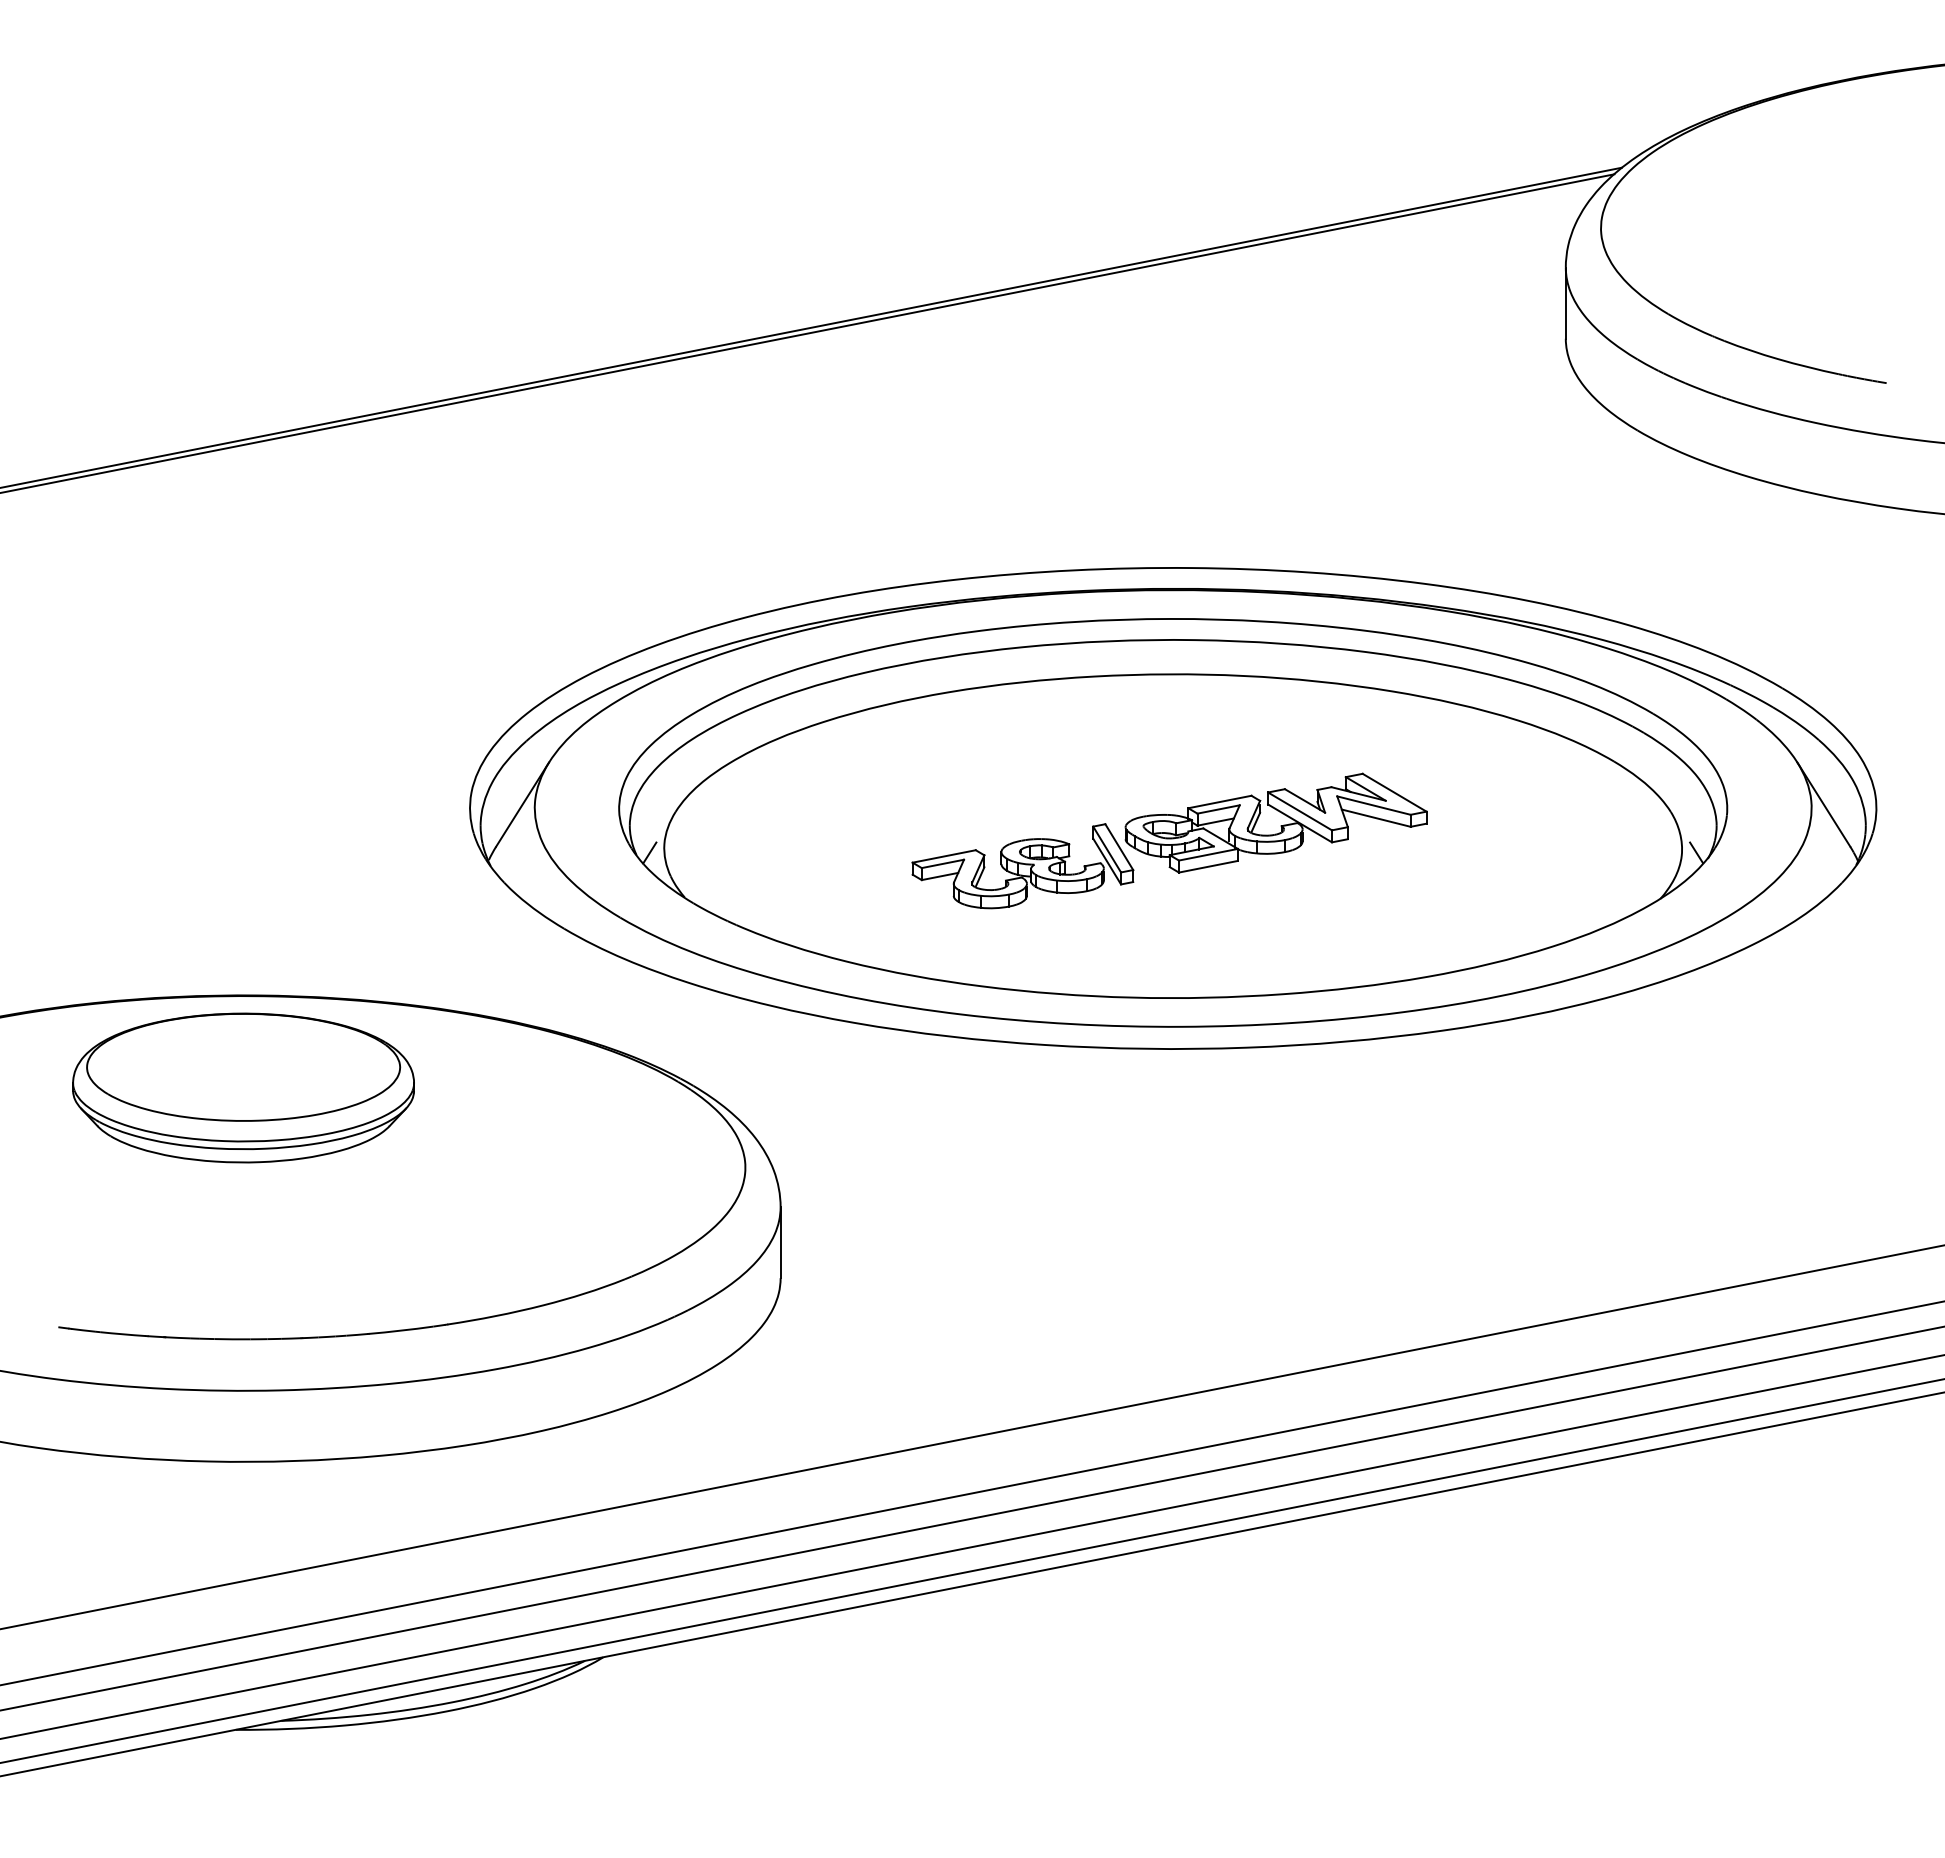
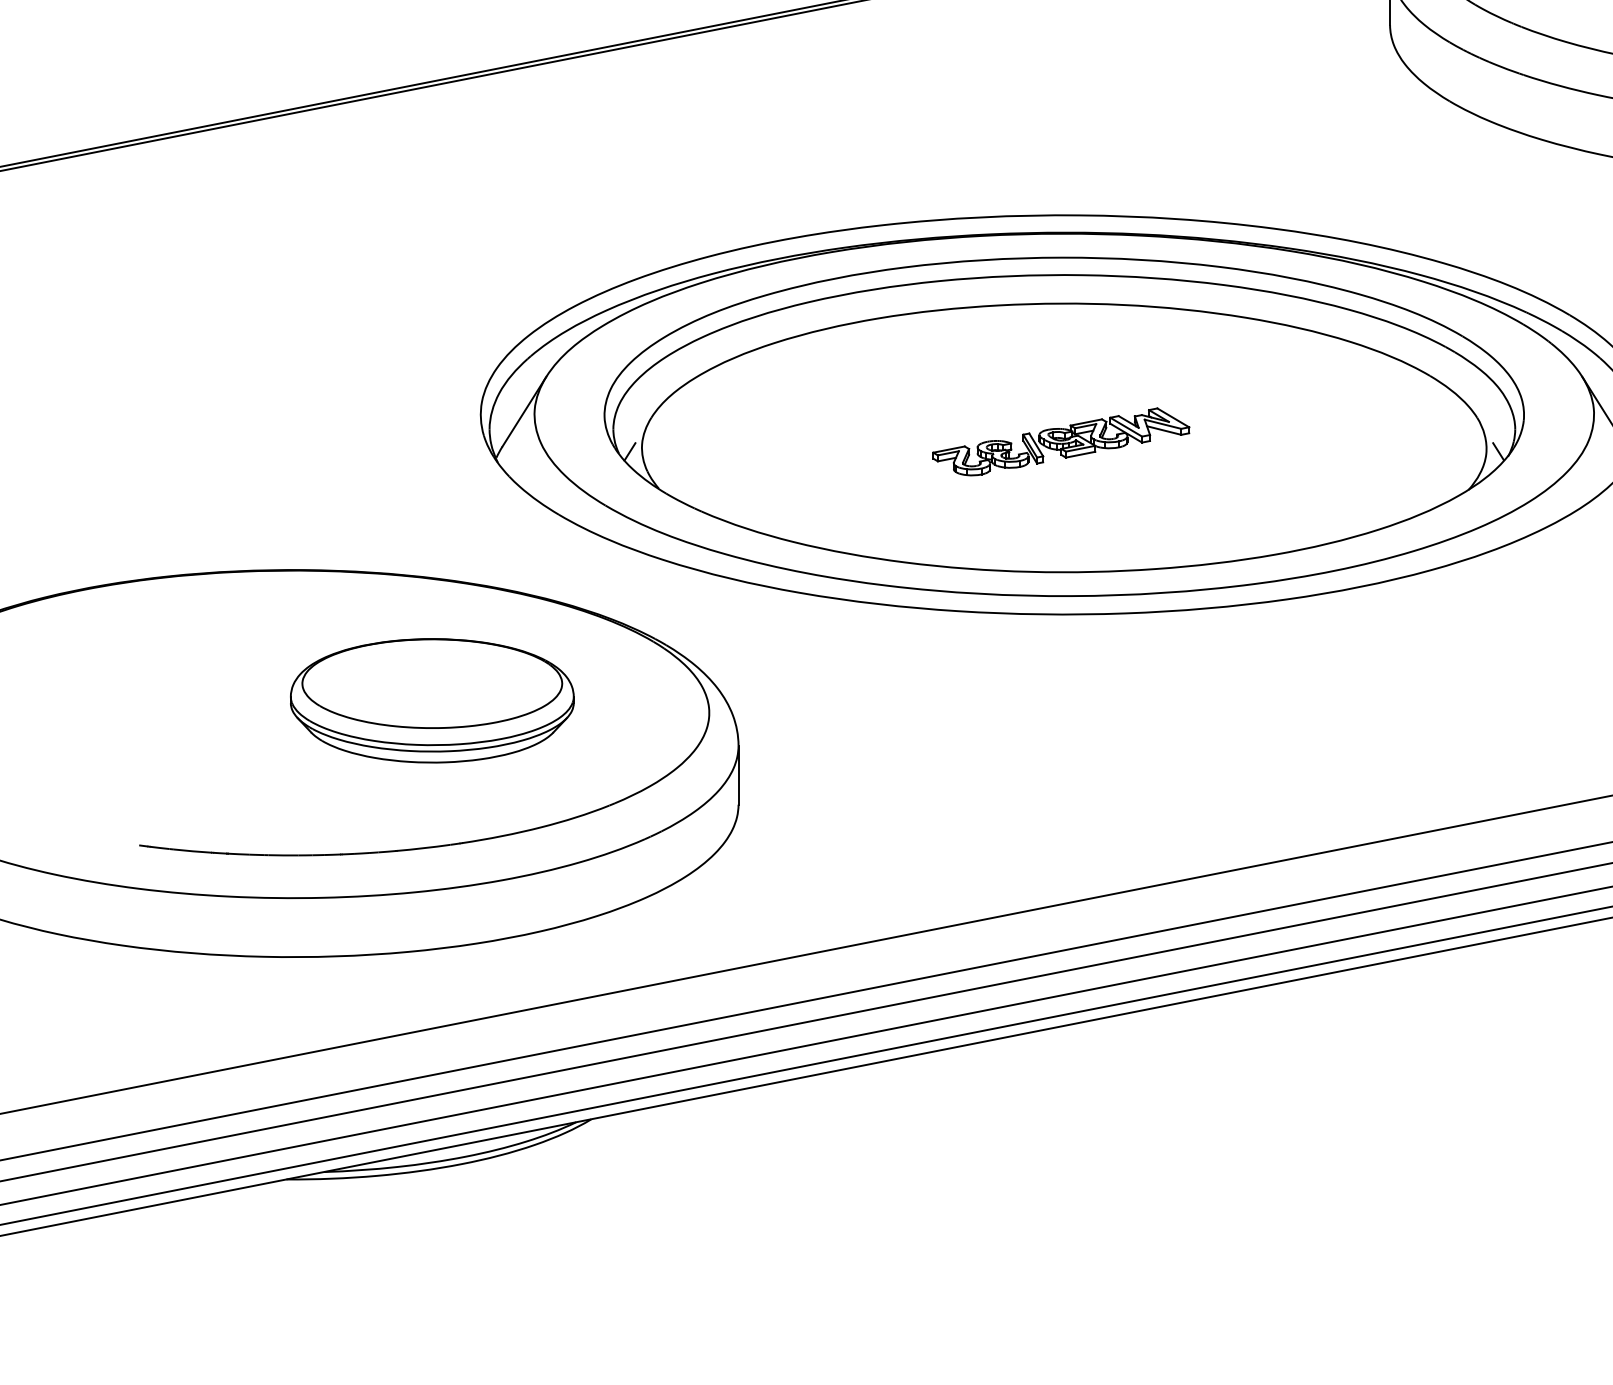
part: (1169, 840) -> (1061, 441), size x0.6
part: (243, 1087) -> (432, 700), moved

